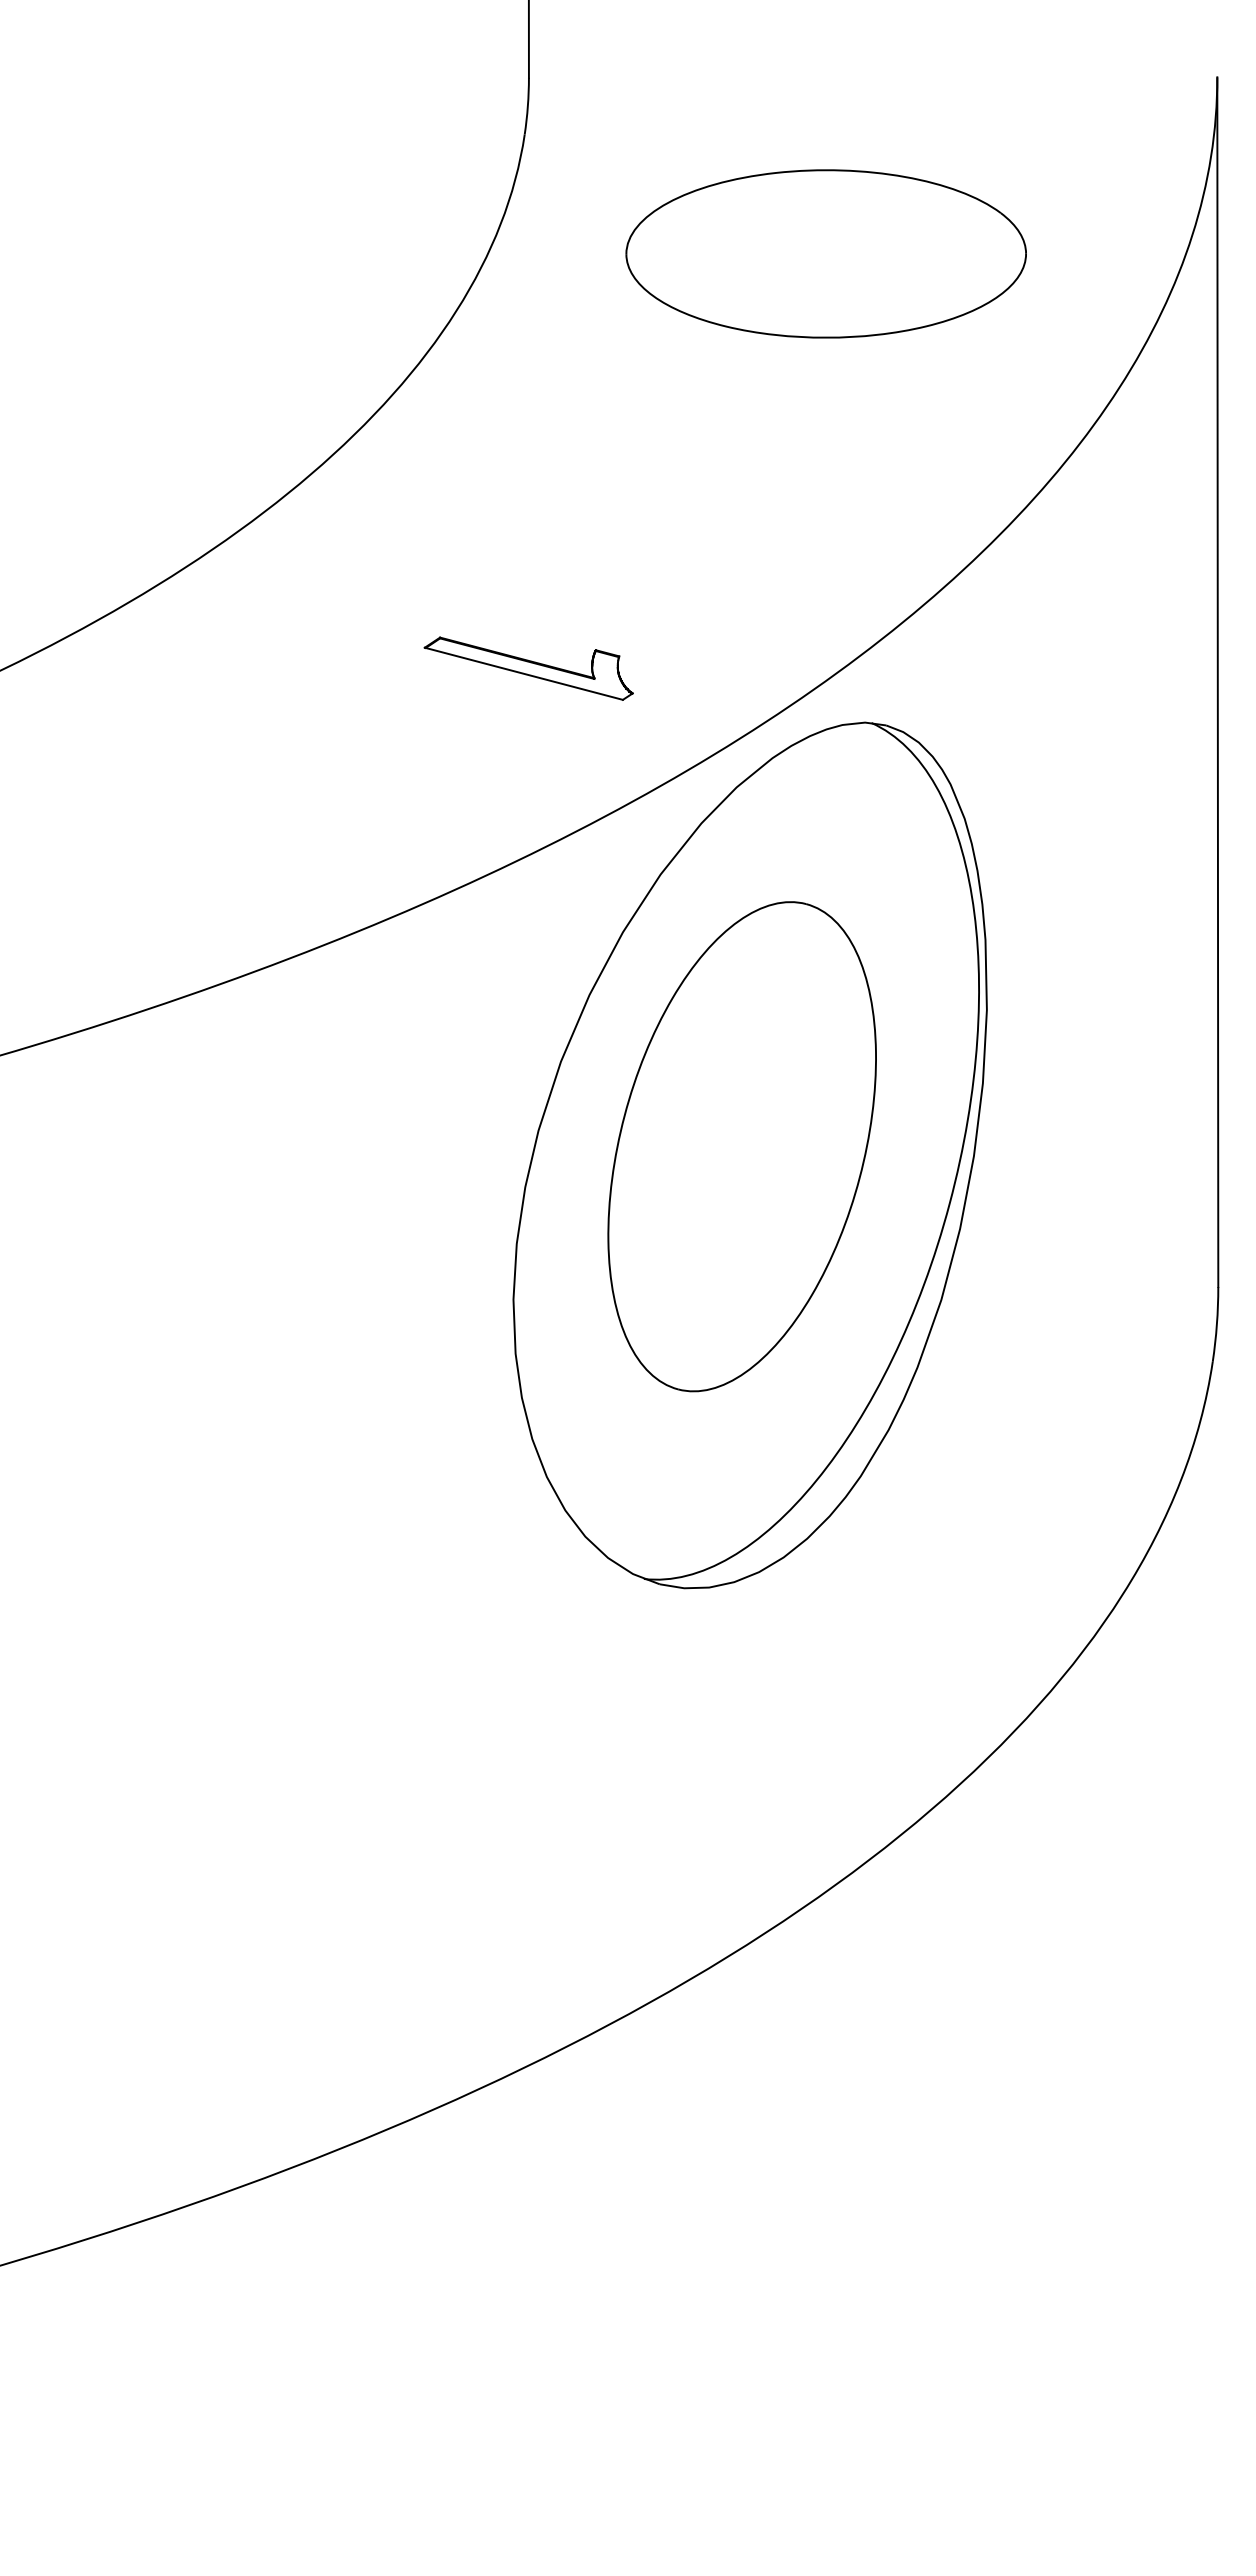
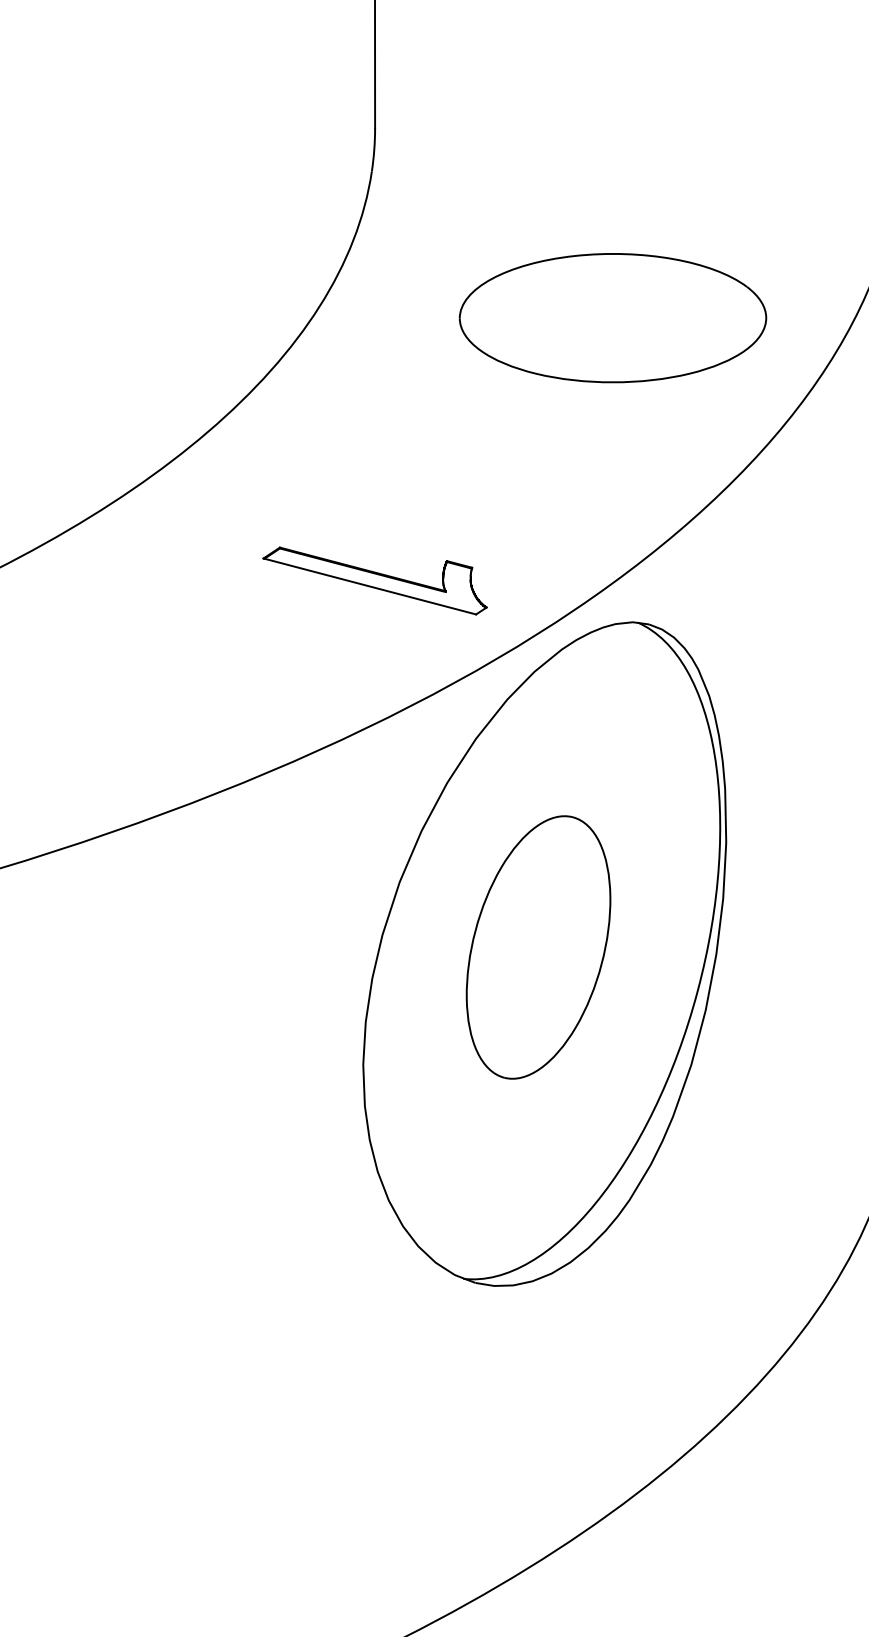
part: (825, 253) -> (612, 317), moved
part: (528, 668) -> (374, 580), size x1.4
part: (741, 1146) -> (538, 947), size x0.7

